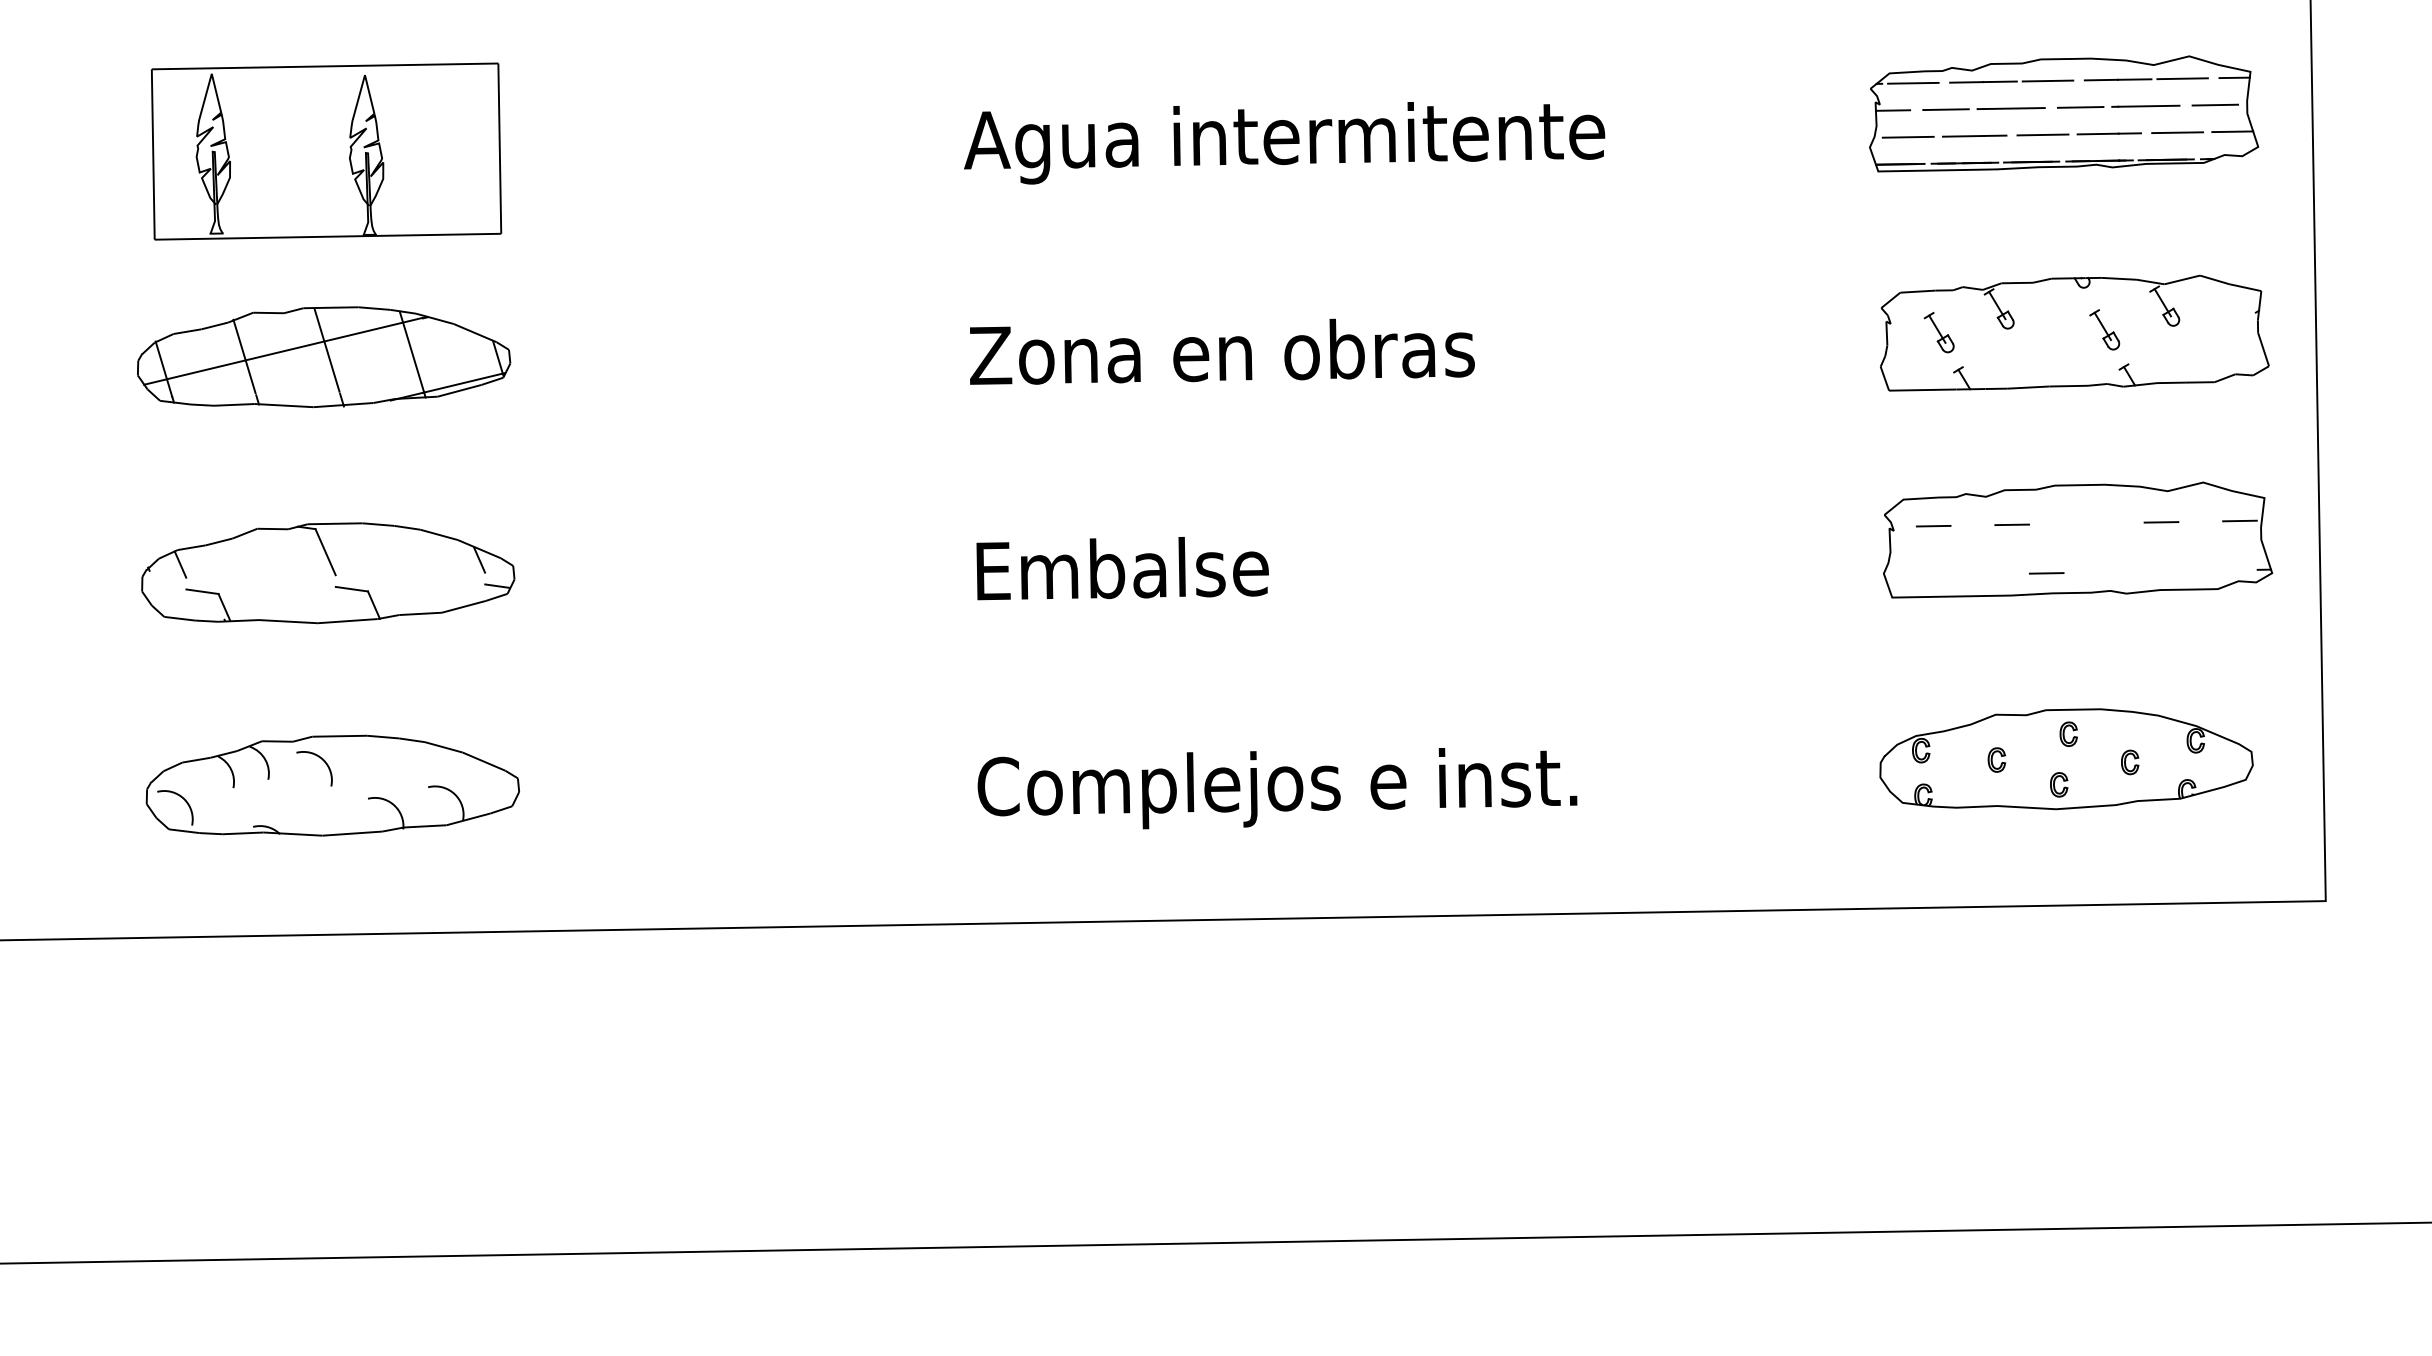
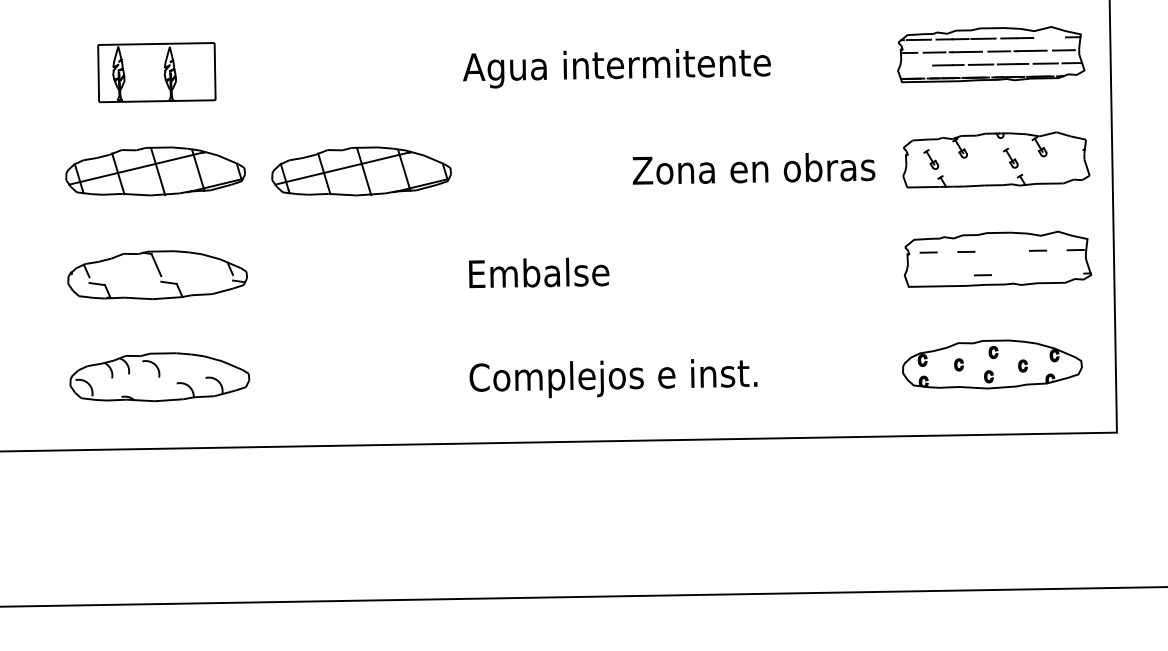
line: (2183, 78) -> (1048, 37), removed
line: (1908, 136) -> (916, 65), removed
part: (325, 151) -> (156, 72), size x0.7
text: (1221, 351) -> (753, 168), moved
part: (752, 357) -> (361, 171), added

